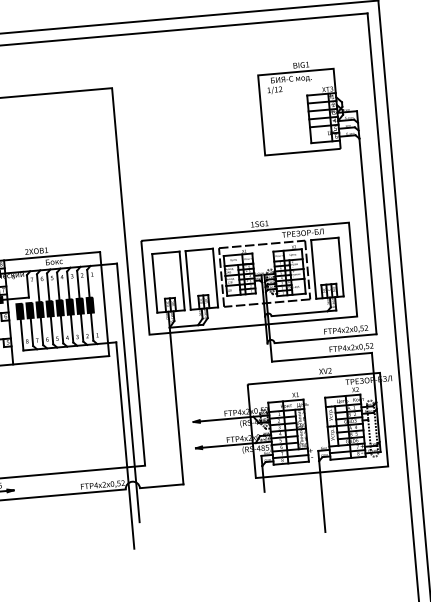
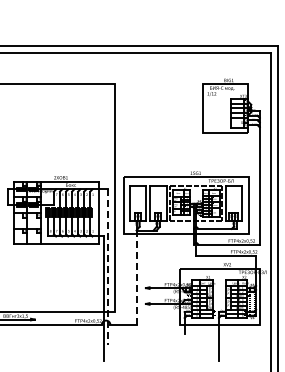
line: (128, 393) -> (108, 267), solid -> dashed
line: (176, 405) -> (136, 277), solid -> dashed

